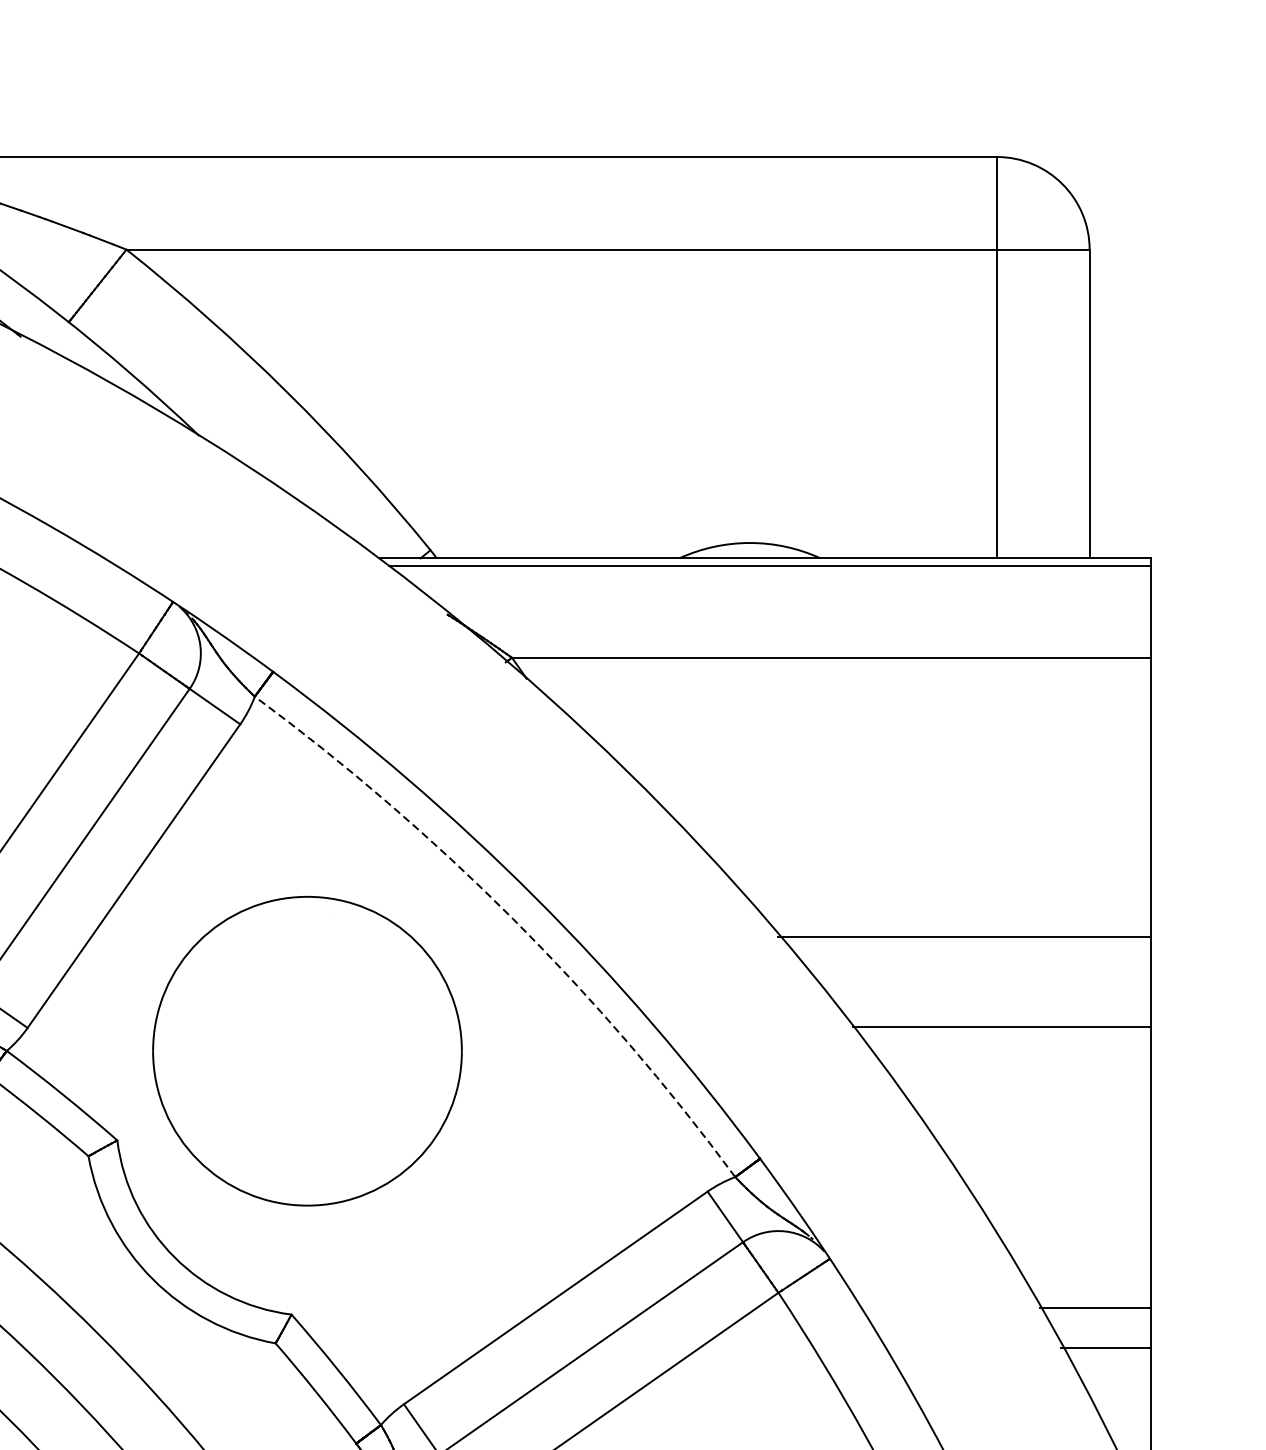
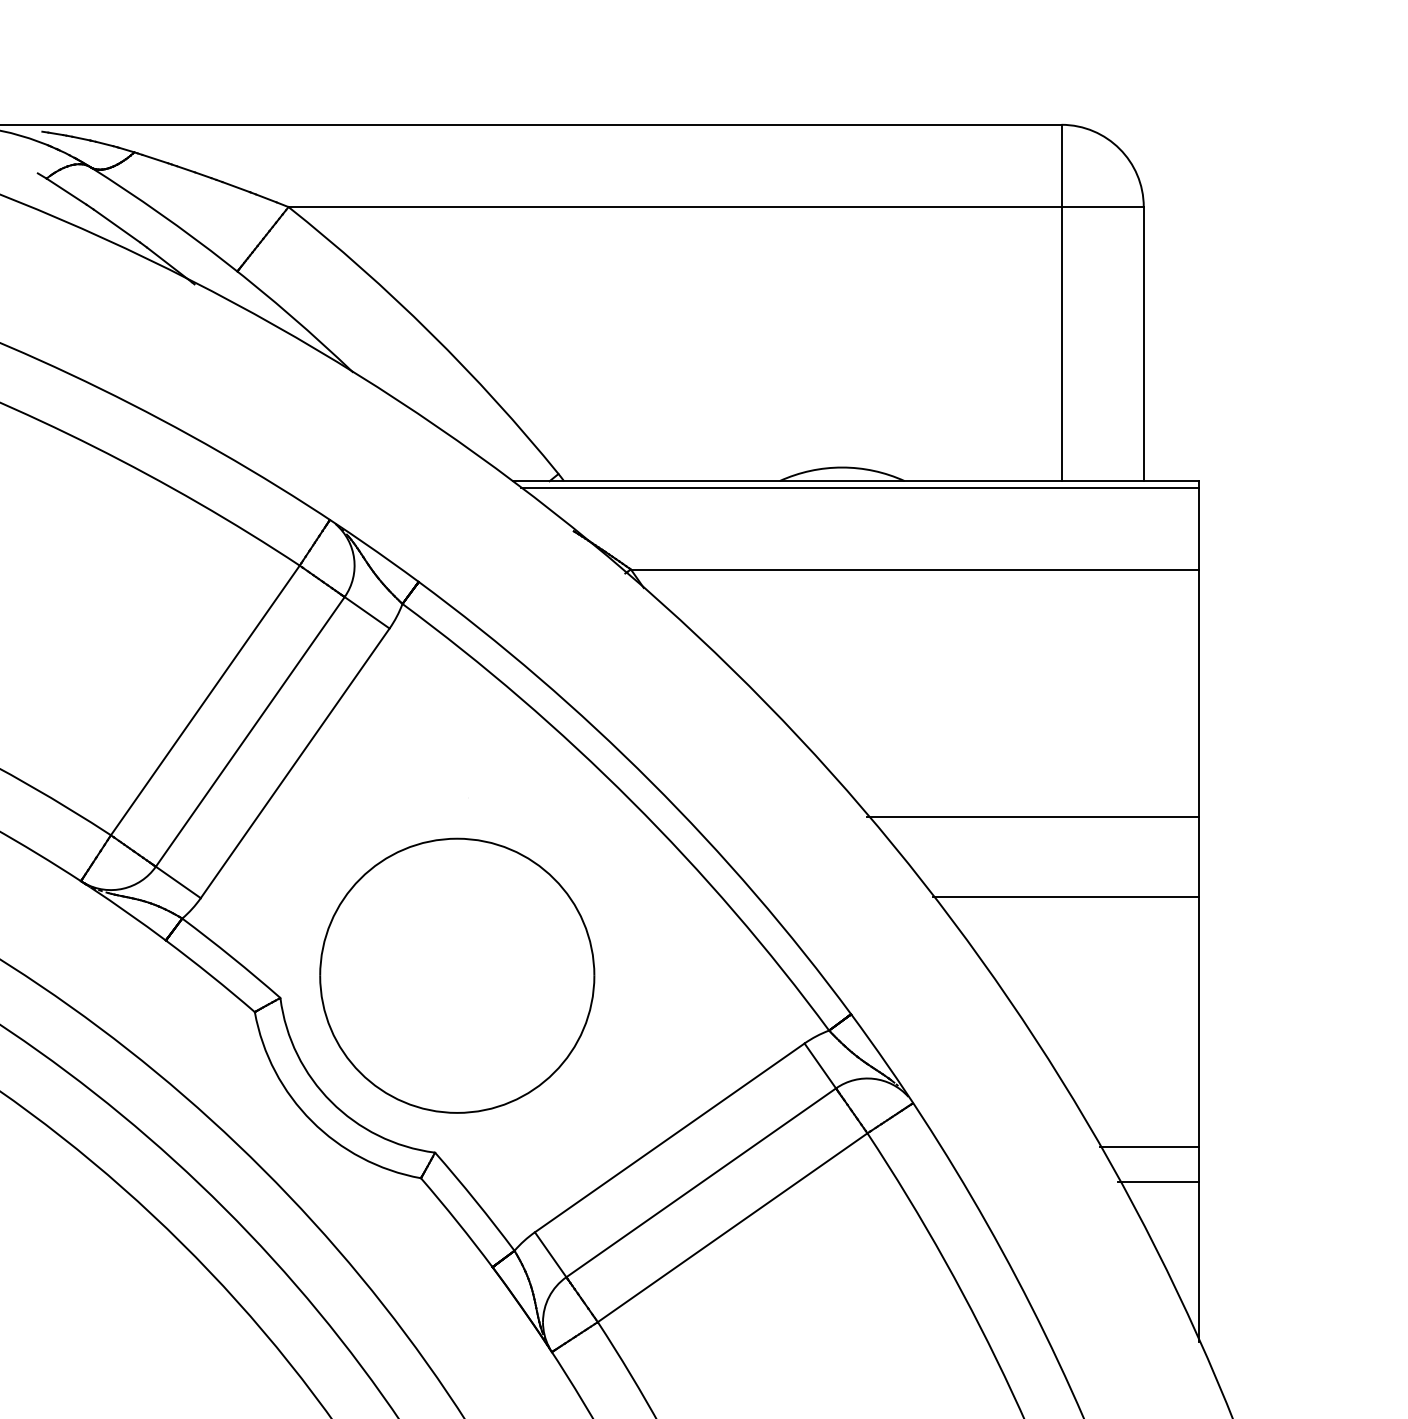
arc: (512, 919) -> (631, 801), dashed -> solid
part: (307, 1050) -> (457, 975), moved

